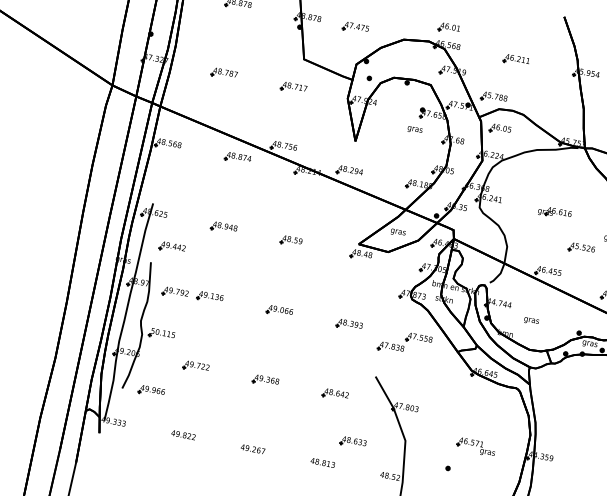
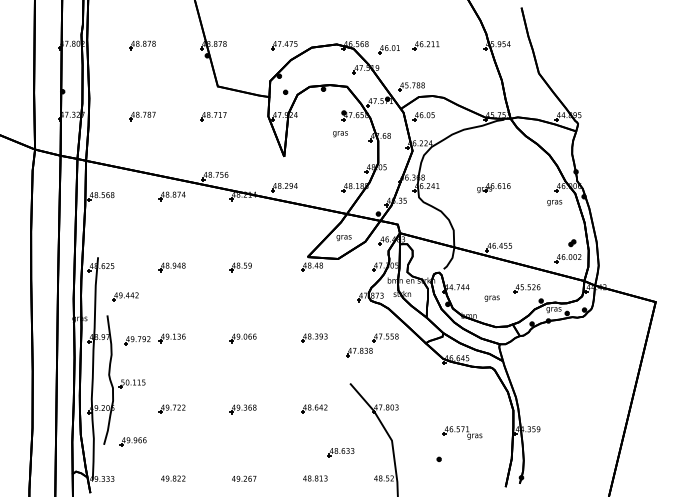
part: (355, 27) -> (284, 45), moved
part: (448, 28) -> (388, 49), moved
part: (581, 248) -> (526, 288), moved

